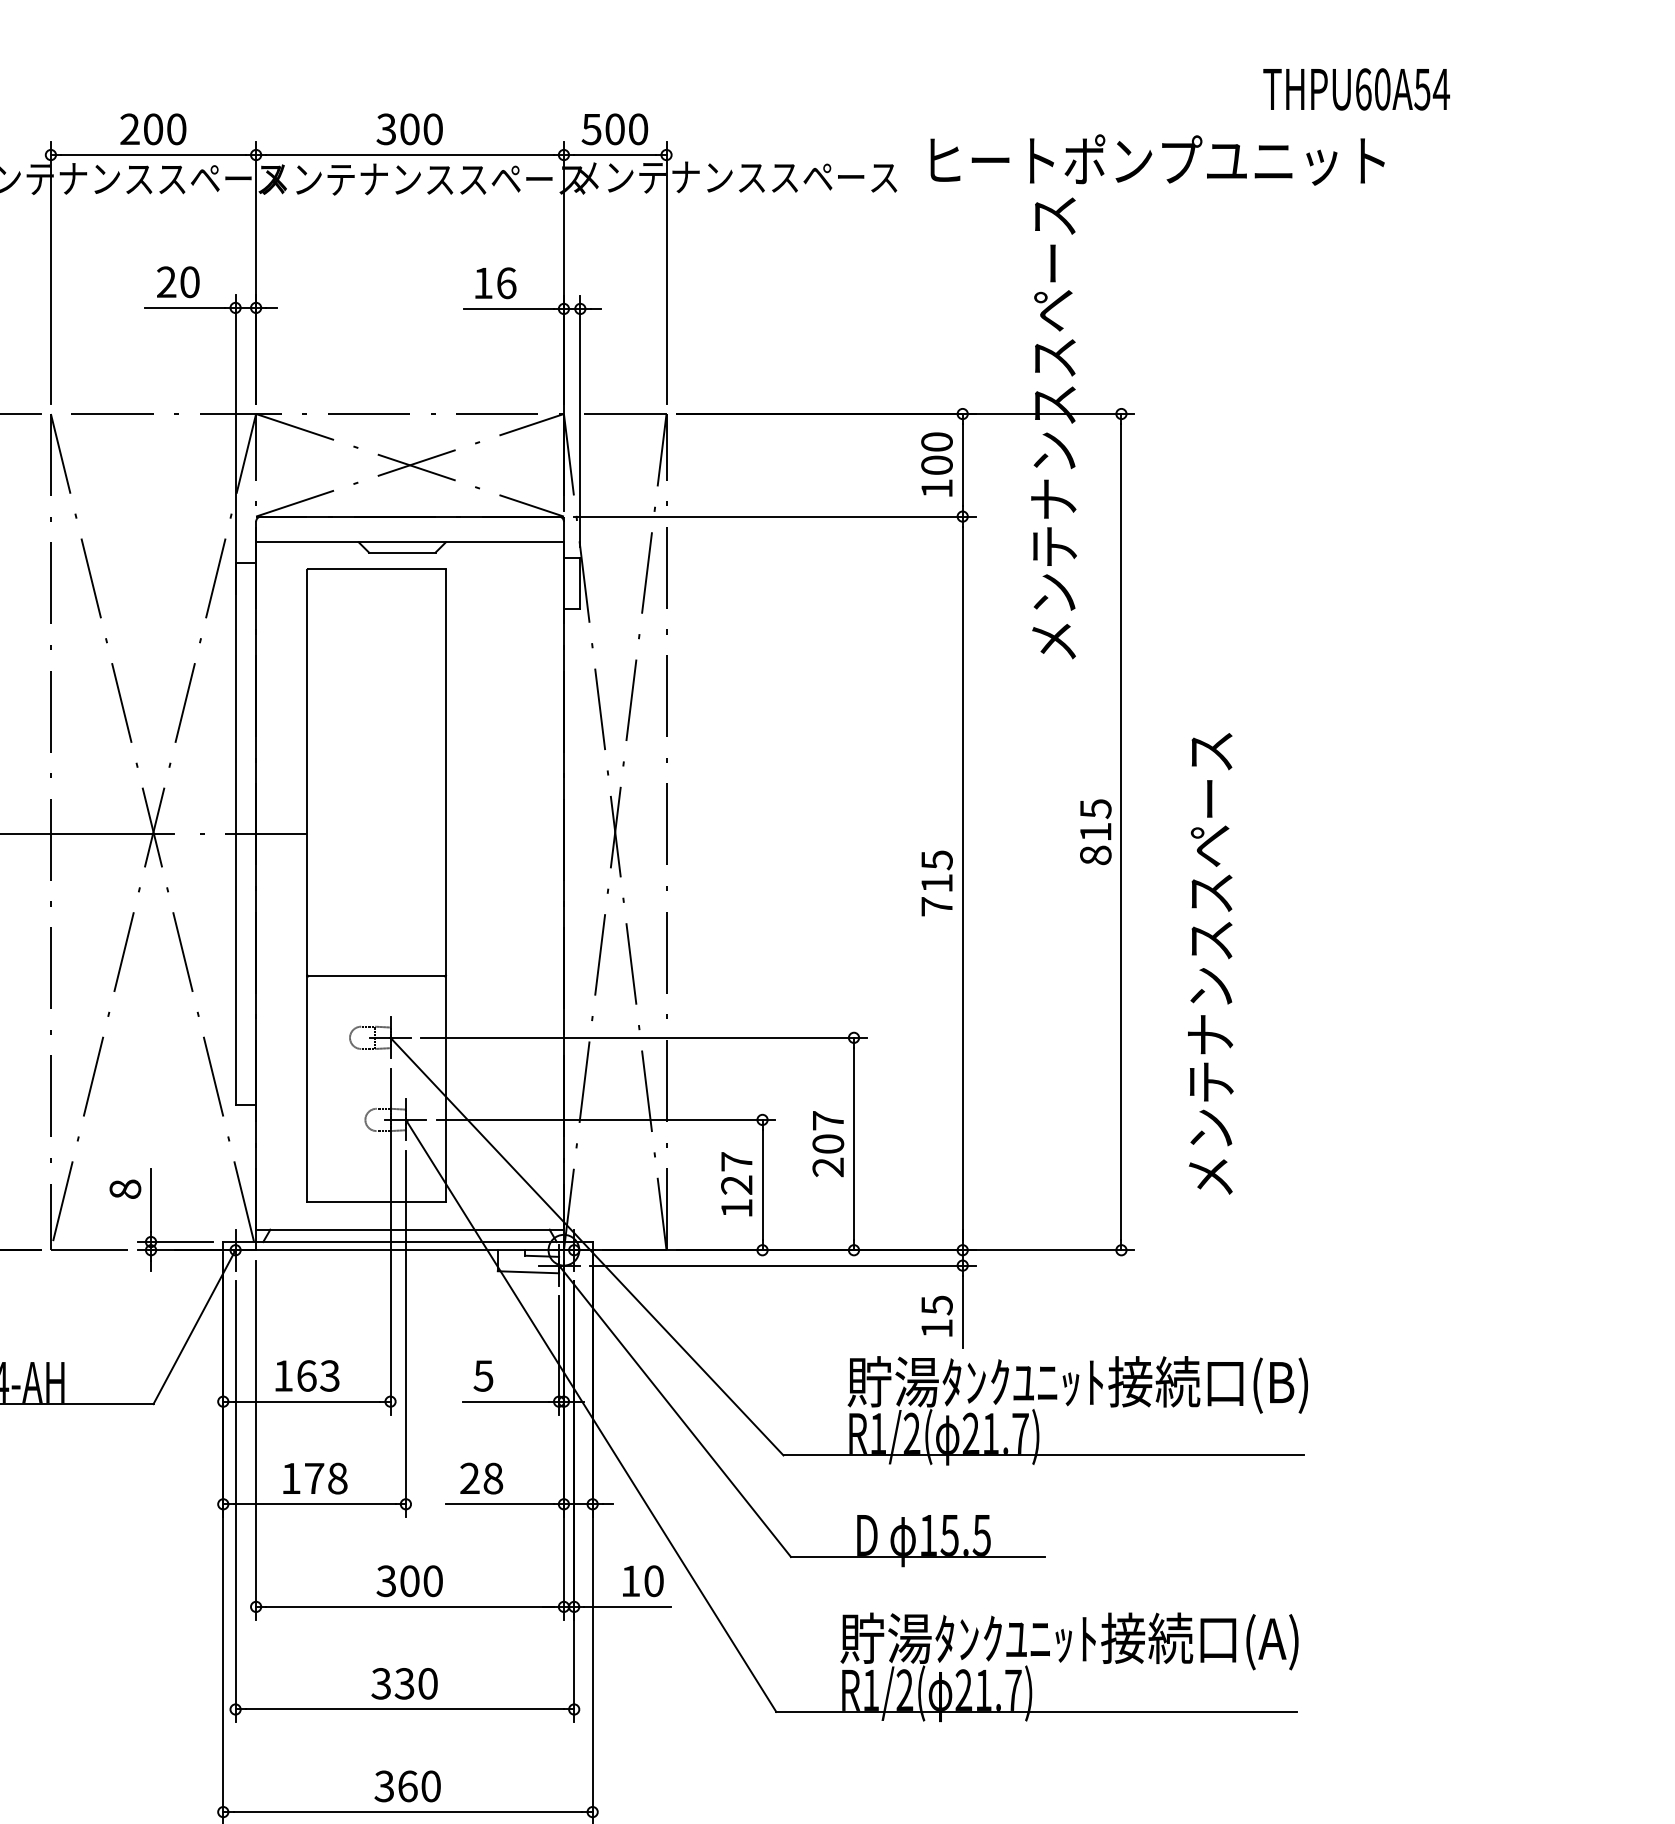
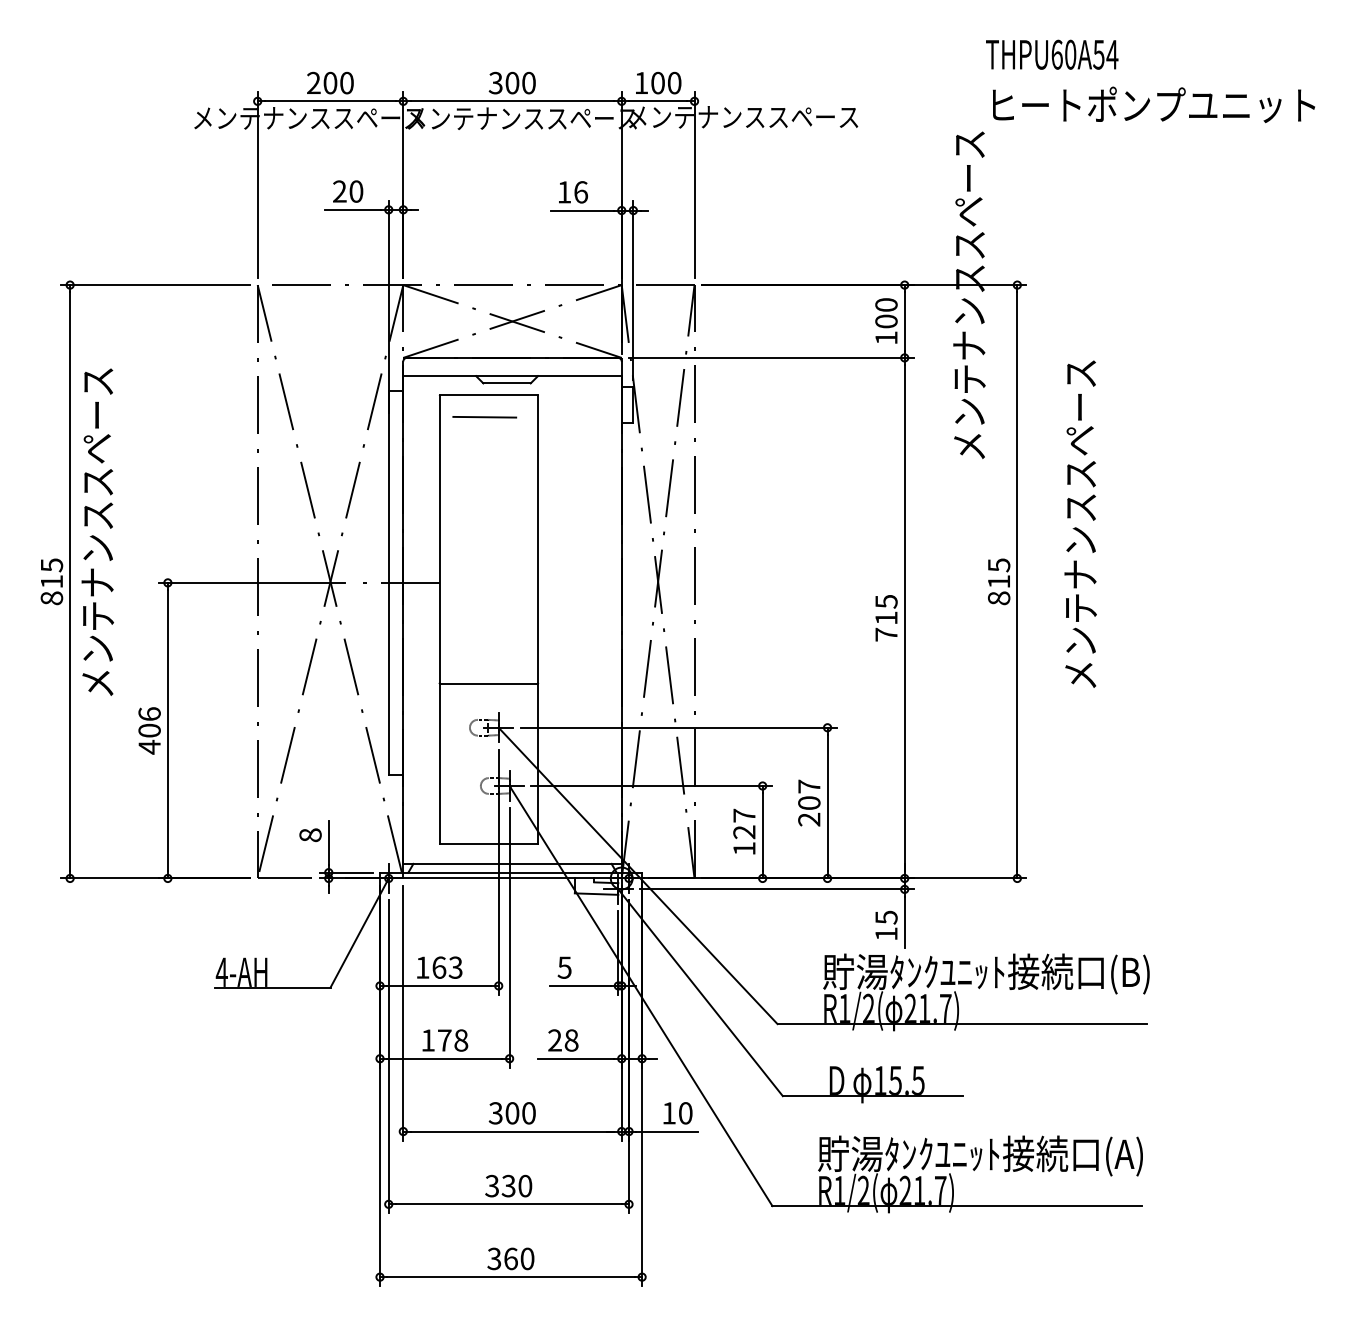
text: (1357, 89) -> (1052, 54), moved
text: (591, 129) -> (641, 83), 500 -> 100
text: (1156, 159) -> (1153, 104), moved
line: (370, 599) -> (484, 416), added
text: (1210, 962) -> (1080, 523), moved

